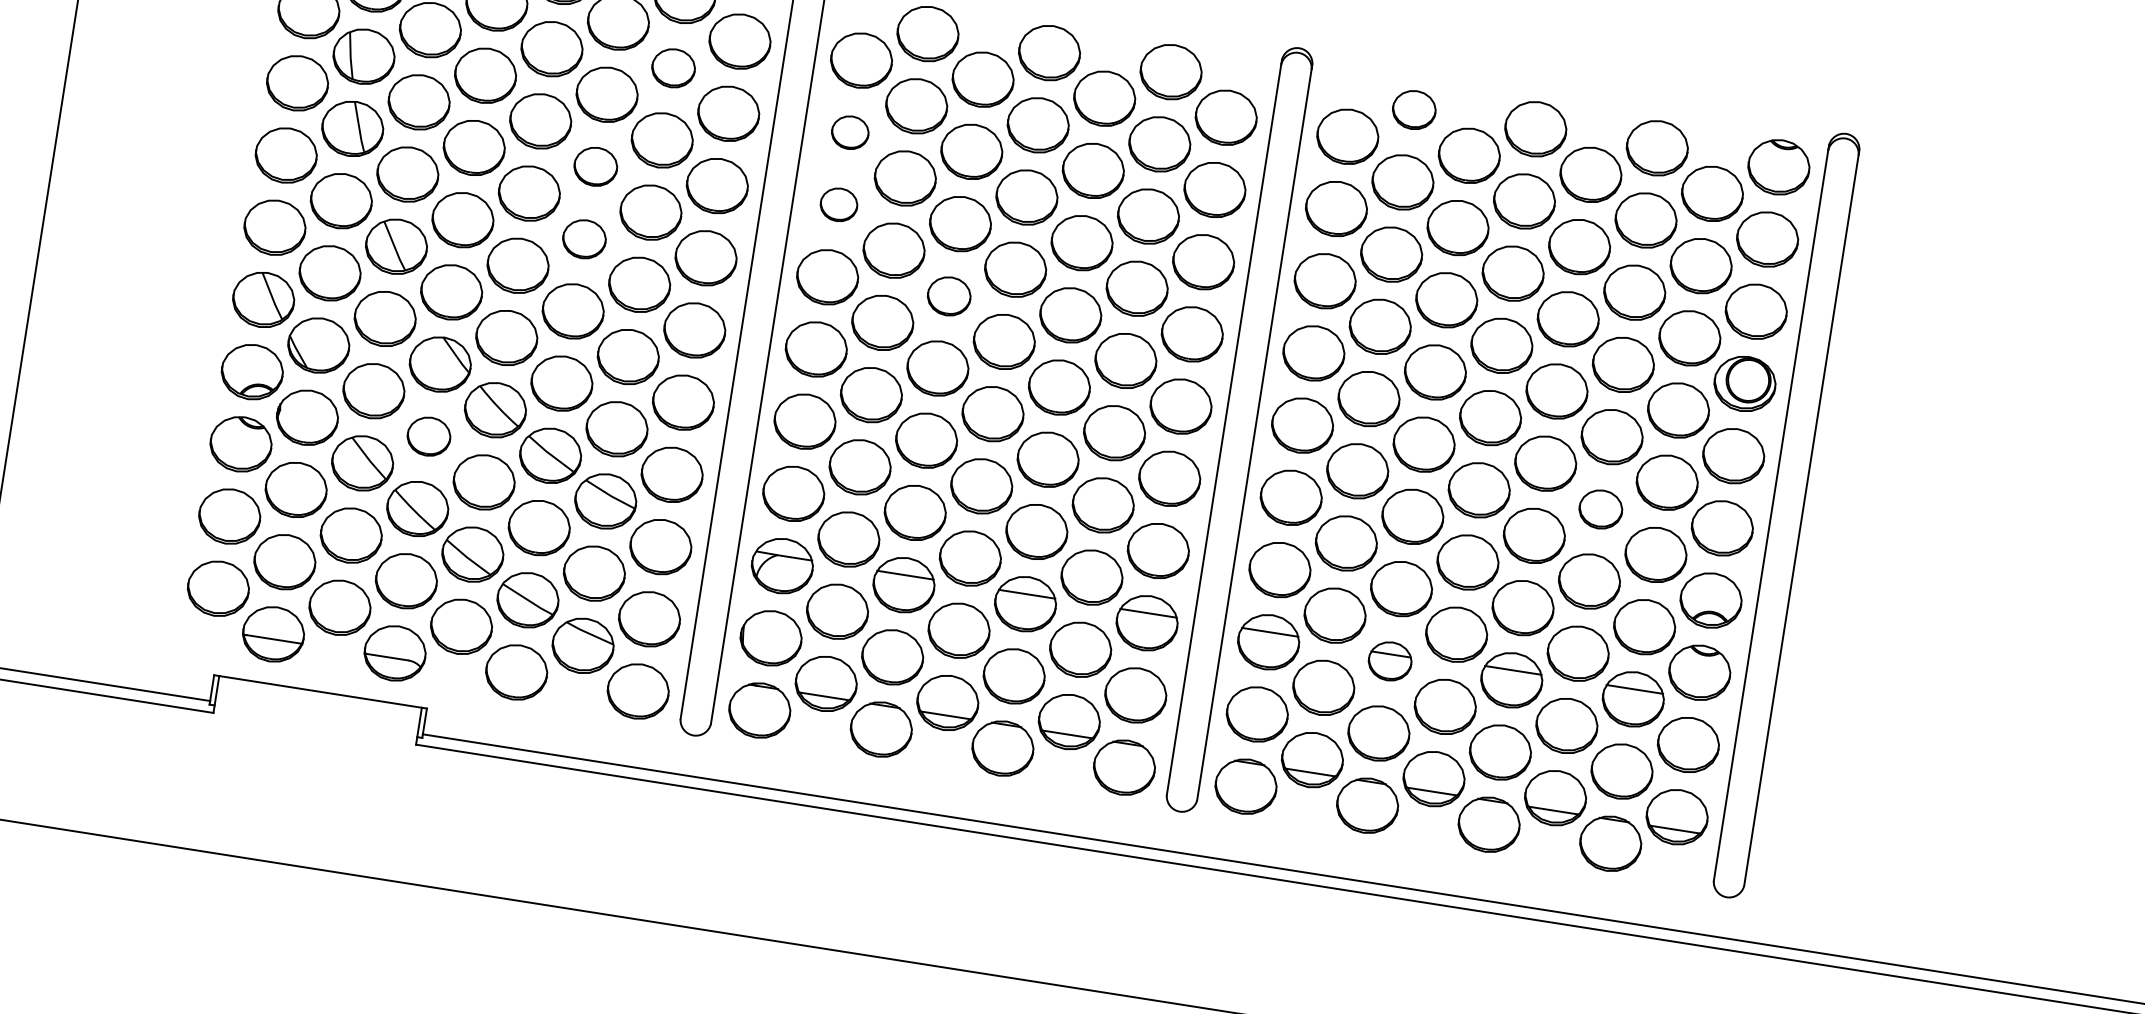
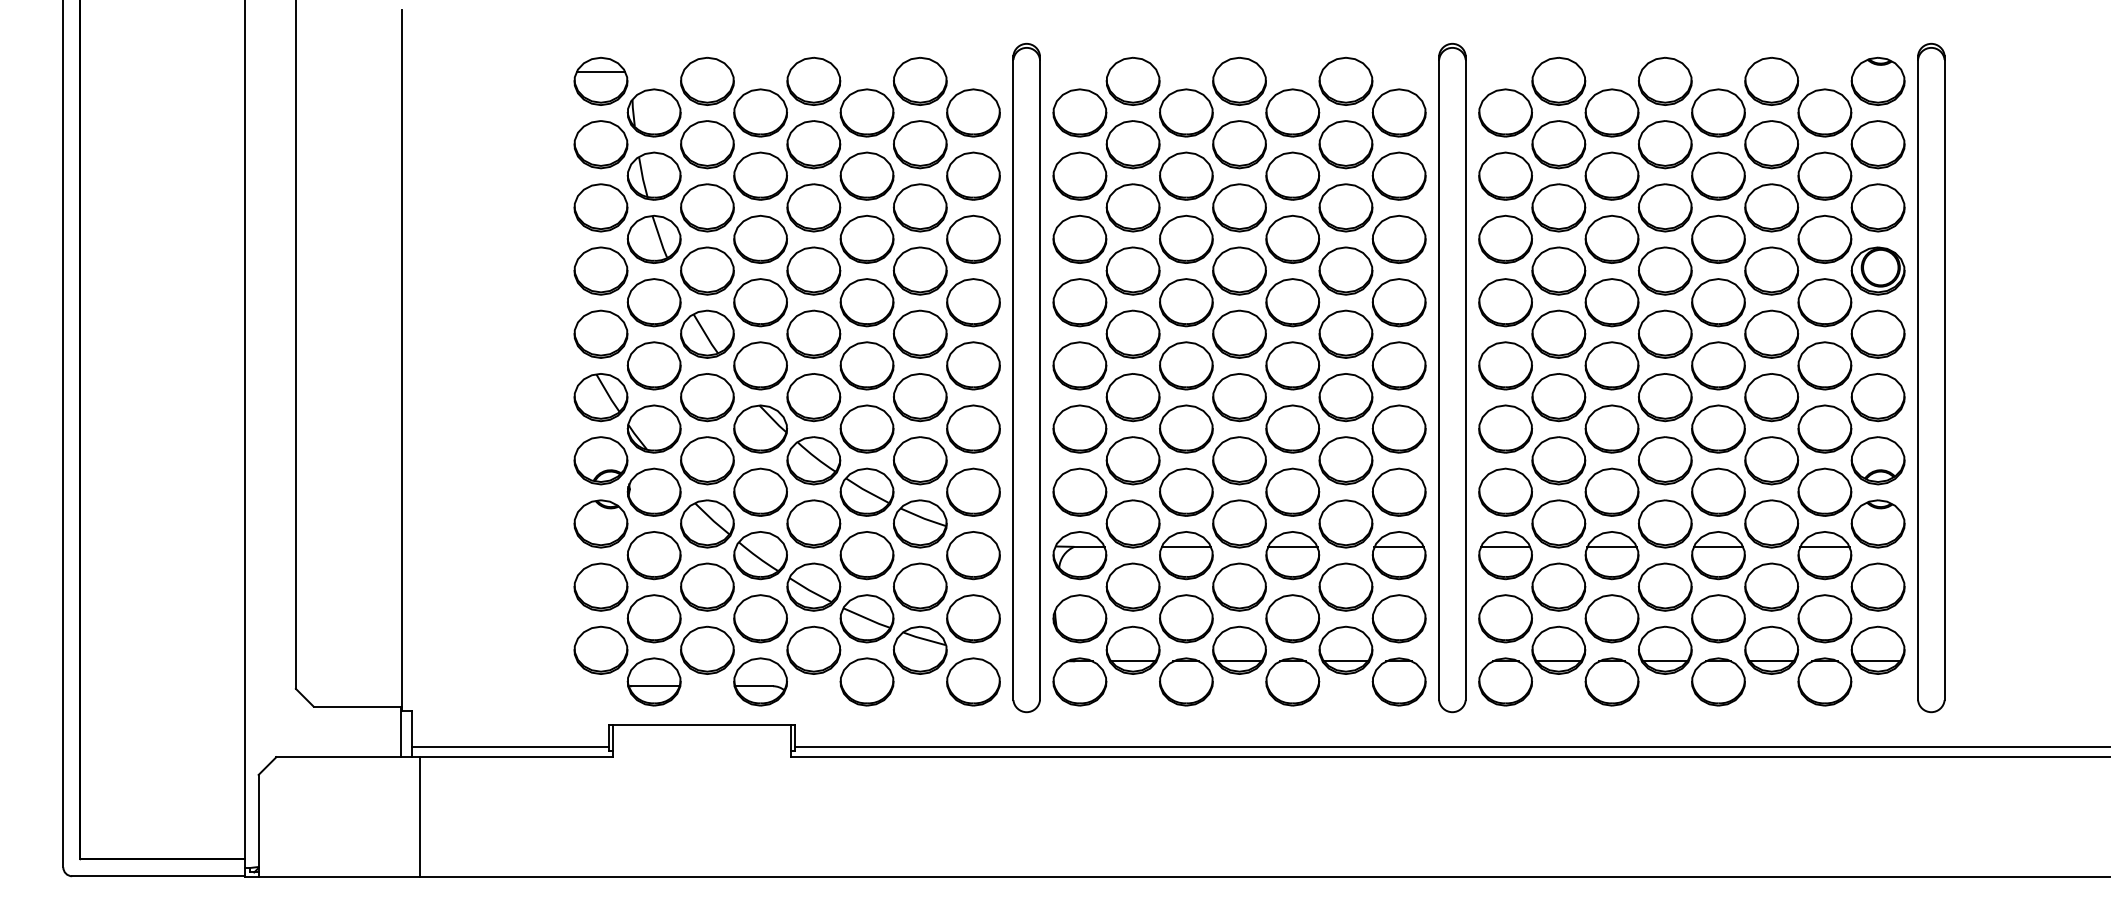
part: (673, 68) -> (920, 144), size x1.43
part: (1413, 109) -> (1558, 80), size x1.43
part: (849, 131) -> (1079, 175), size x1.67
part: (595, 165) -> (866, 238), size x1.43
part: (838, 203) -> (1079, 238), size x1.67
part: (583, 238) -> (866, 302), size x1.43
part: (949, 296) -> (1186, 302), size x1.43
part: (428, 435) -> (760, 491), size x1.43
part: (1600, 509) -> (1771, 397), size x1.43
part: (1389, 661) -> (1611, 555), size x1.43

